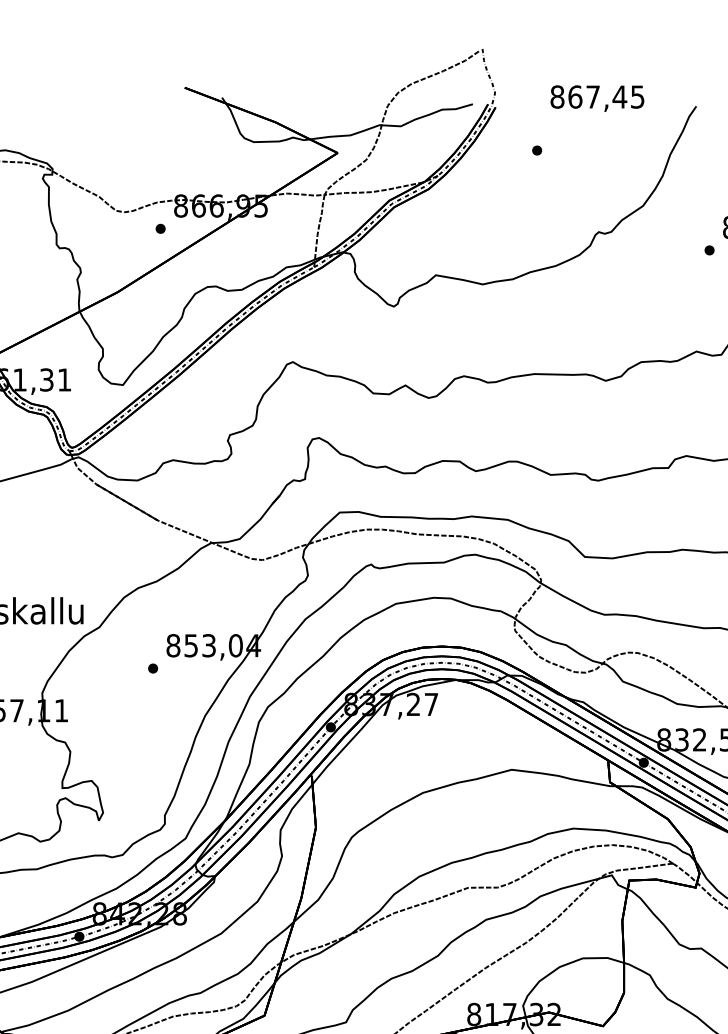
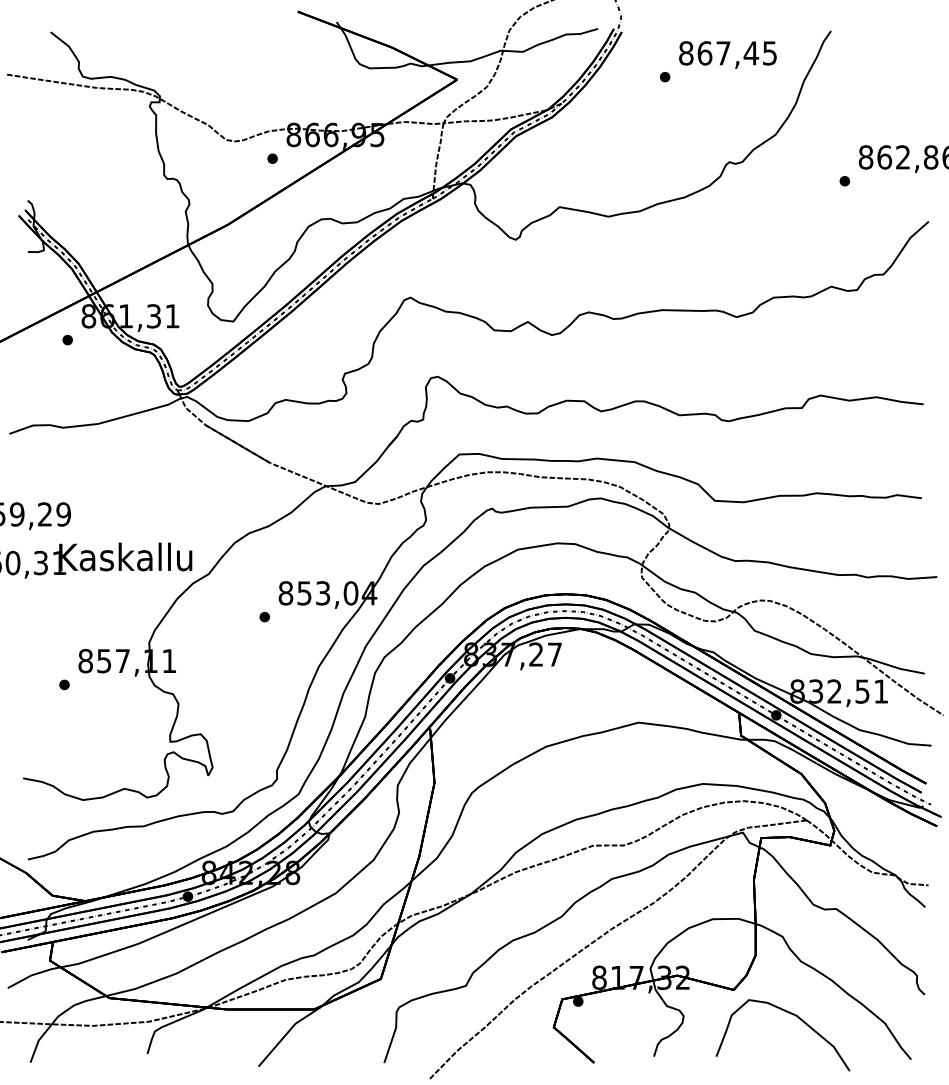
text: (597, 98) -> (727, 54), moved

